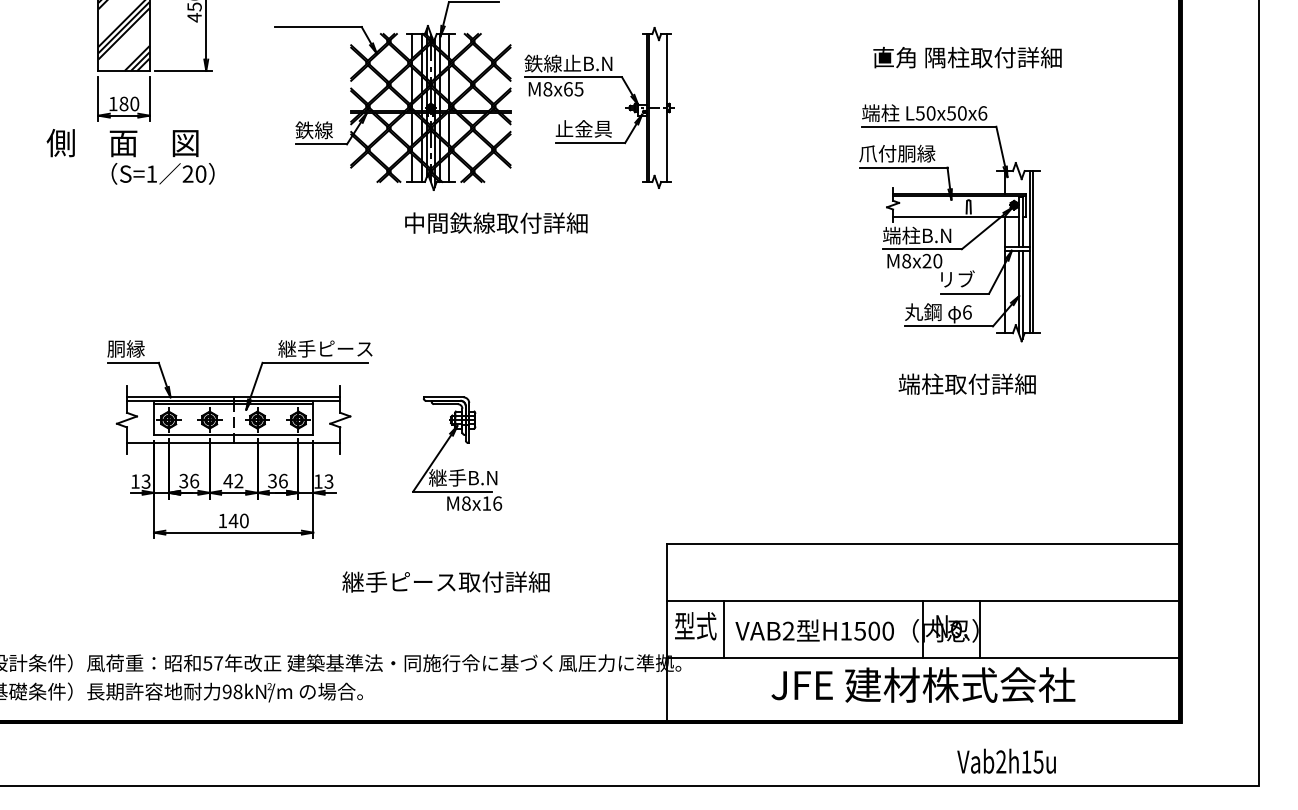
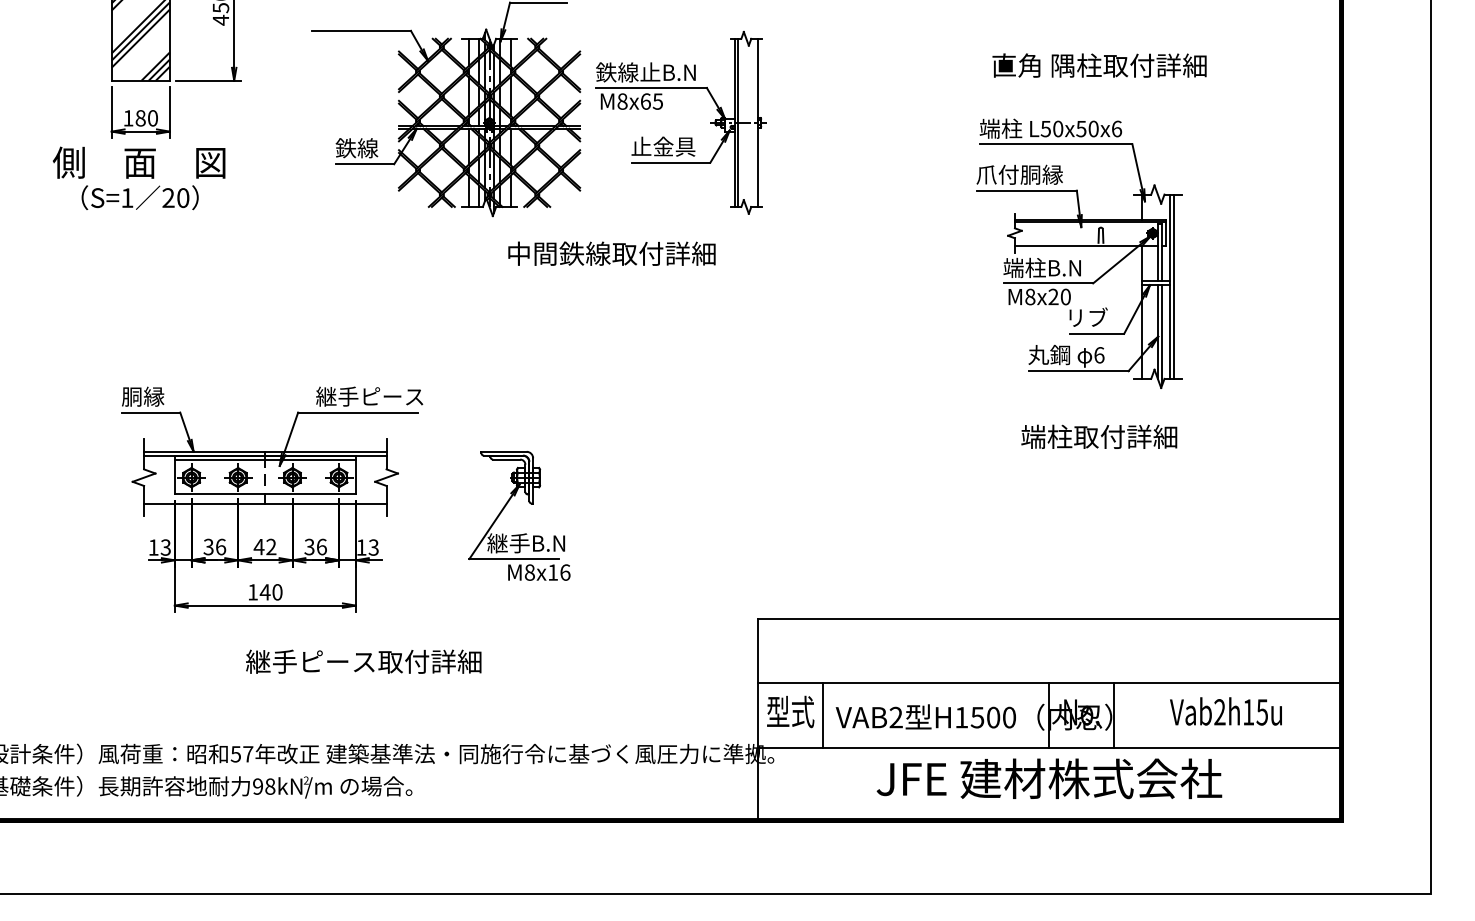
text: (162, 173) -> (139, 197), moved
text: (495, 222) -> (611, 253), moved
text: (445, 581) -> (363, 661), moved
text: (1006, 761) -> (1225, 711), moved

